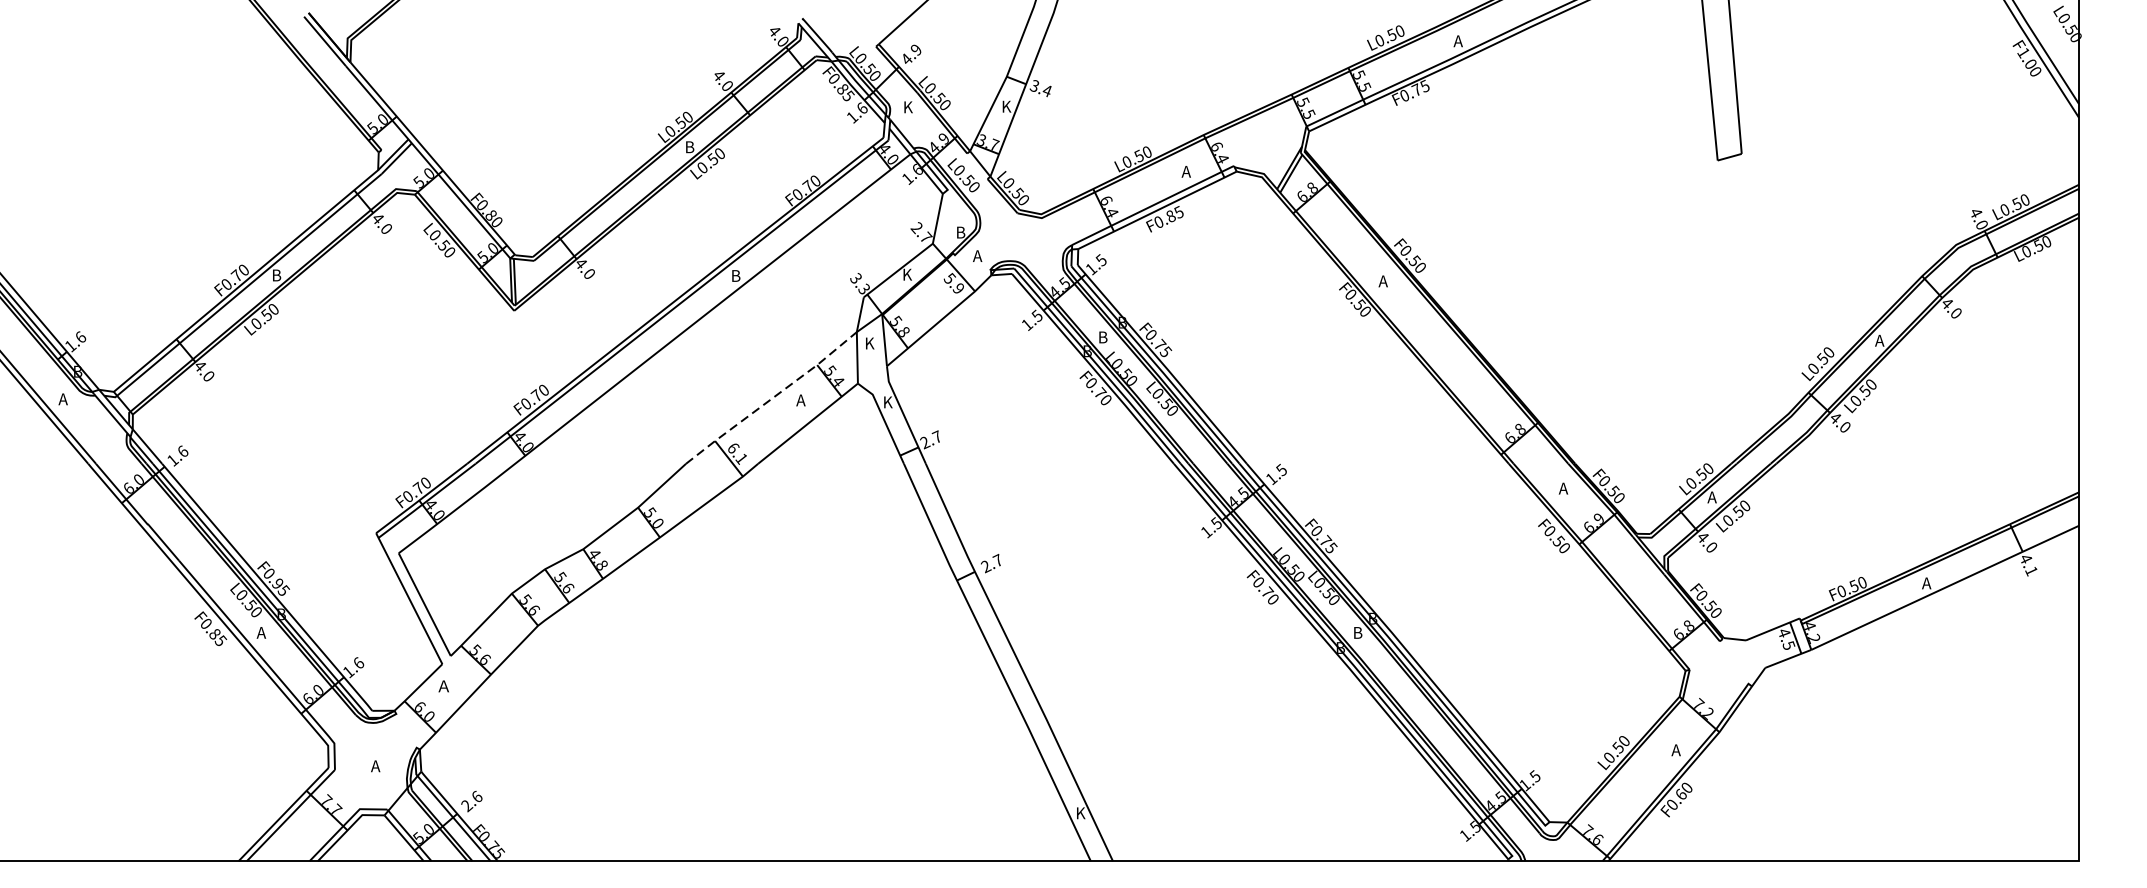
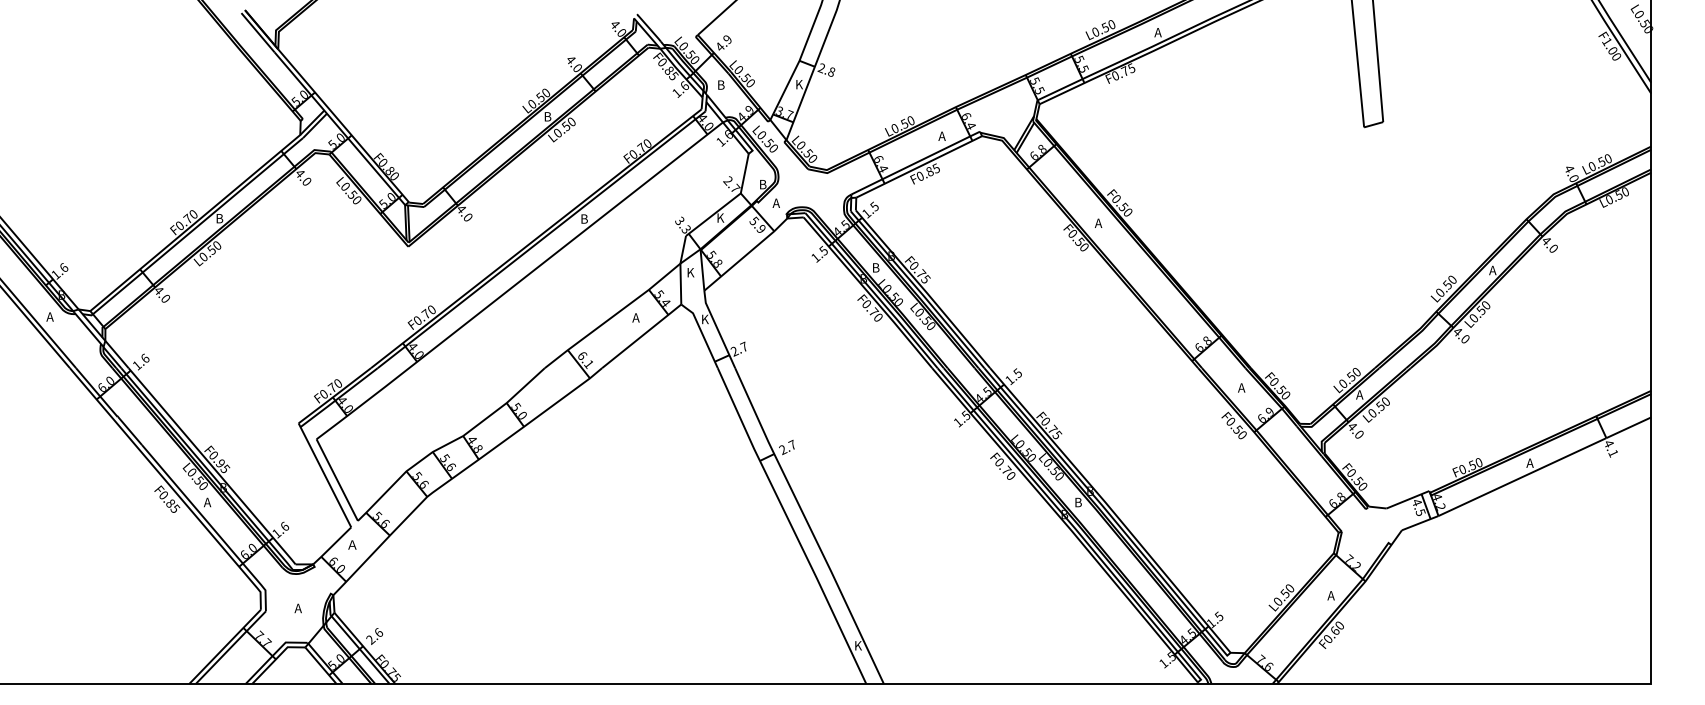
text: (1040, 88) -> (826, 70), 3.4 -> 2.8
text: (908, 106) -> (721, 84), K -> B
line: (772, 398) -> (613, 316), dashed -> solid

